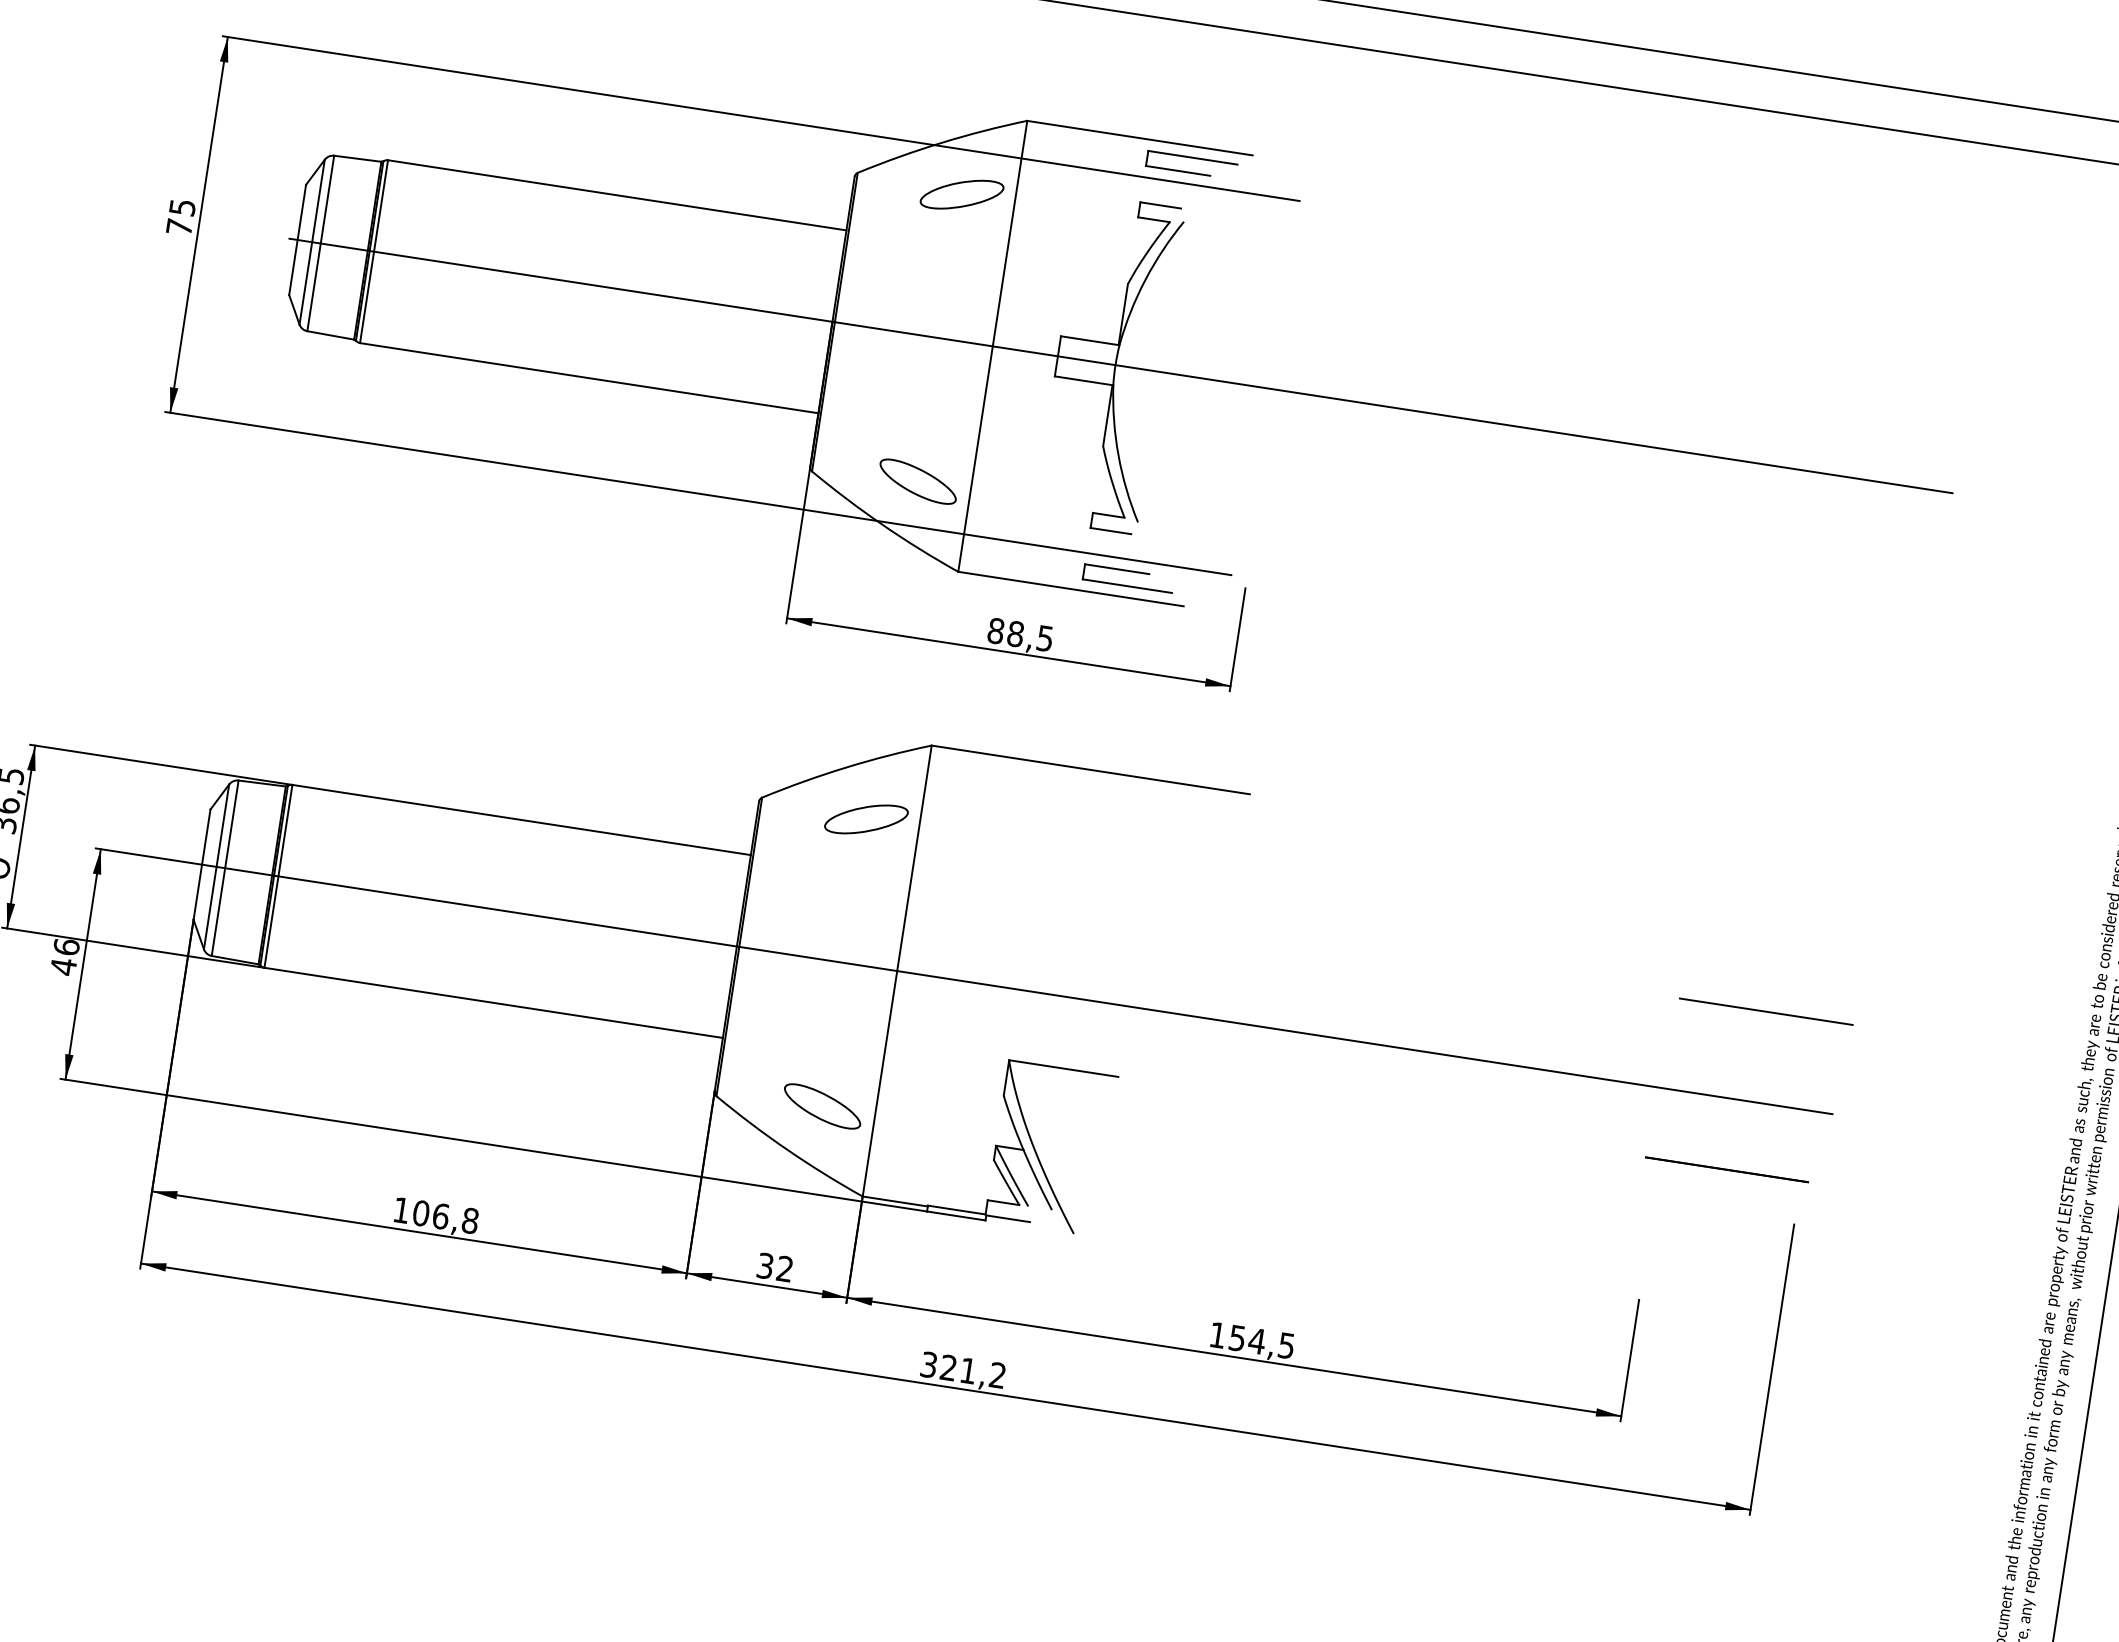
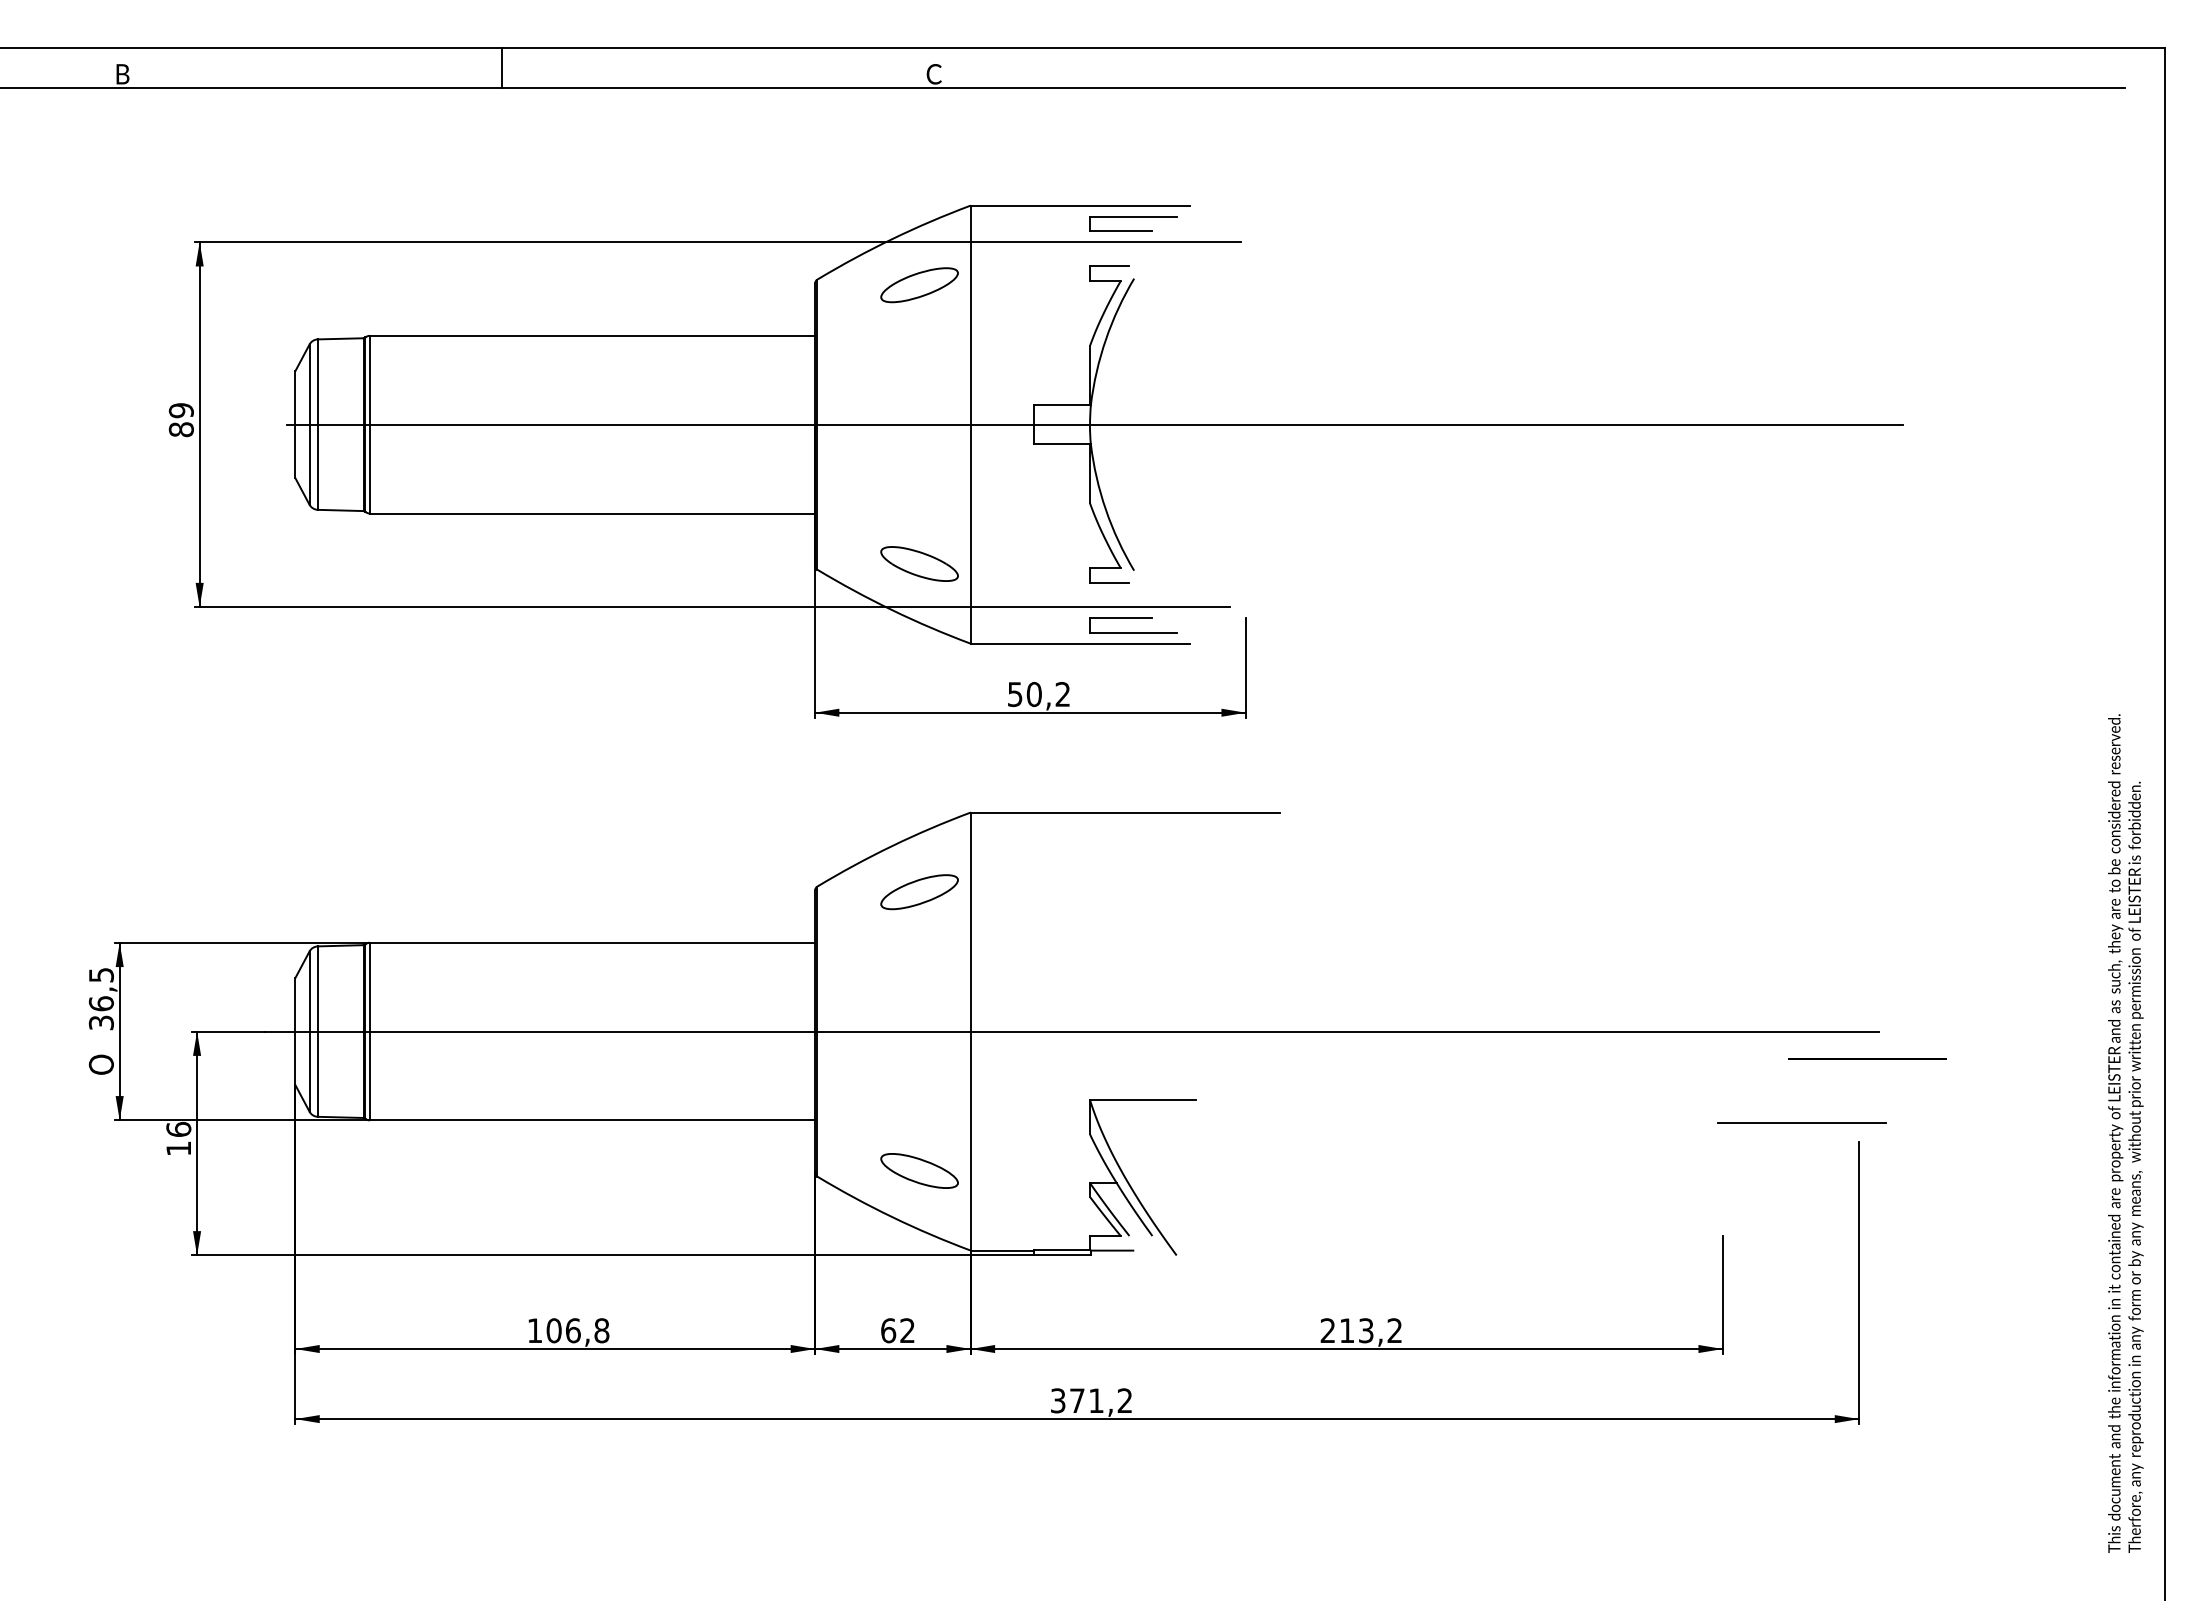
text: (180, 217) -> (180, 420), 75 -> 89
text: (1020, 634) -> (1038, 694), 88,5 -> 50,2
text: (63, 966) -> (178, 1148), 46 -> 16
line: (1766, 1011) -> (1801, 1122), moved
line: (1727, 1169) -> (1867, 1058), moved
text: (765, 1265) -> (888, 1330), 32 -> 62
text: (1251, 1340) -> (1360, 1330), 154,5 -> 213,2
text: (948, 1367) -> (1077, 1400), 321,2 -> 371,2

